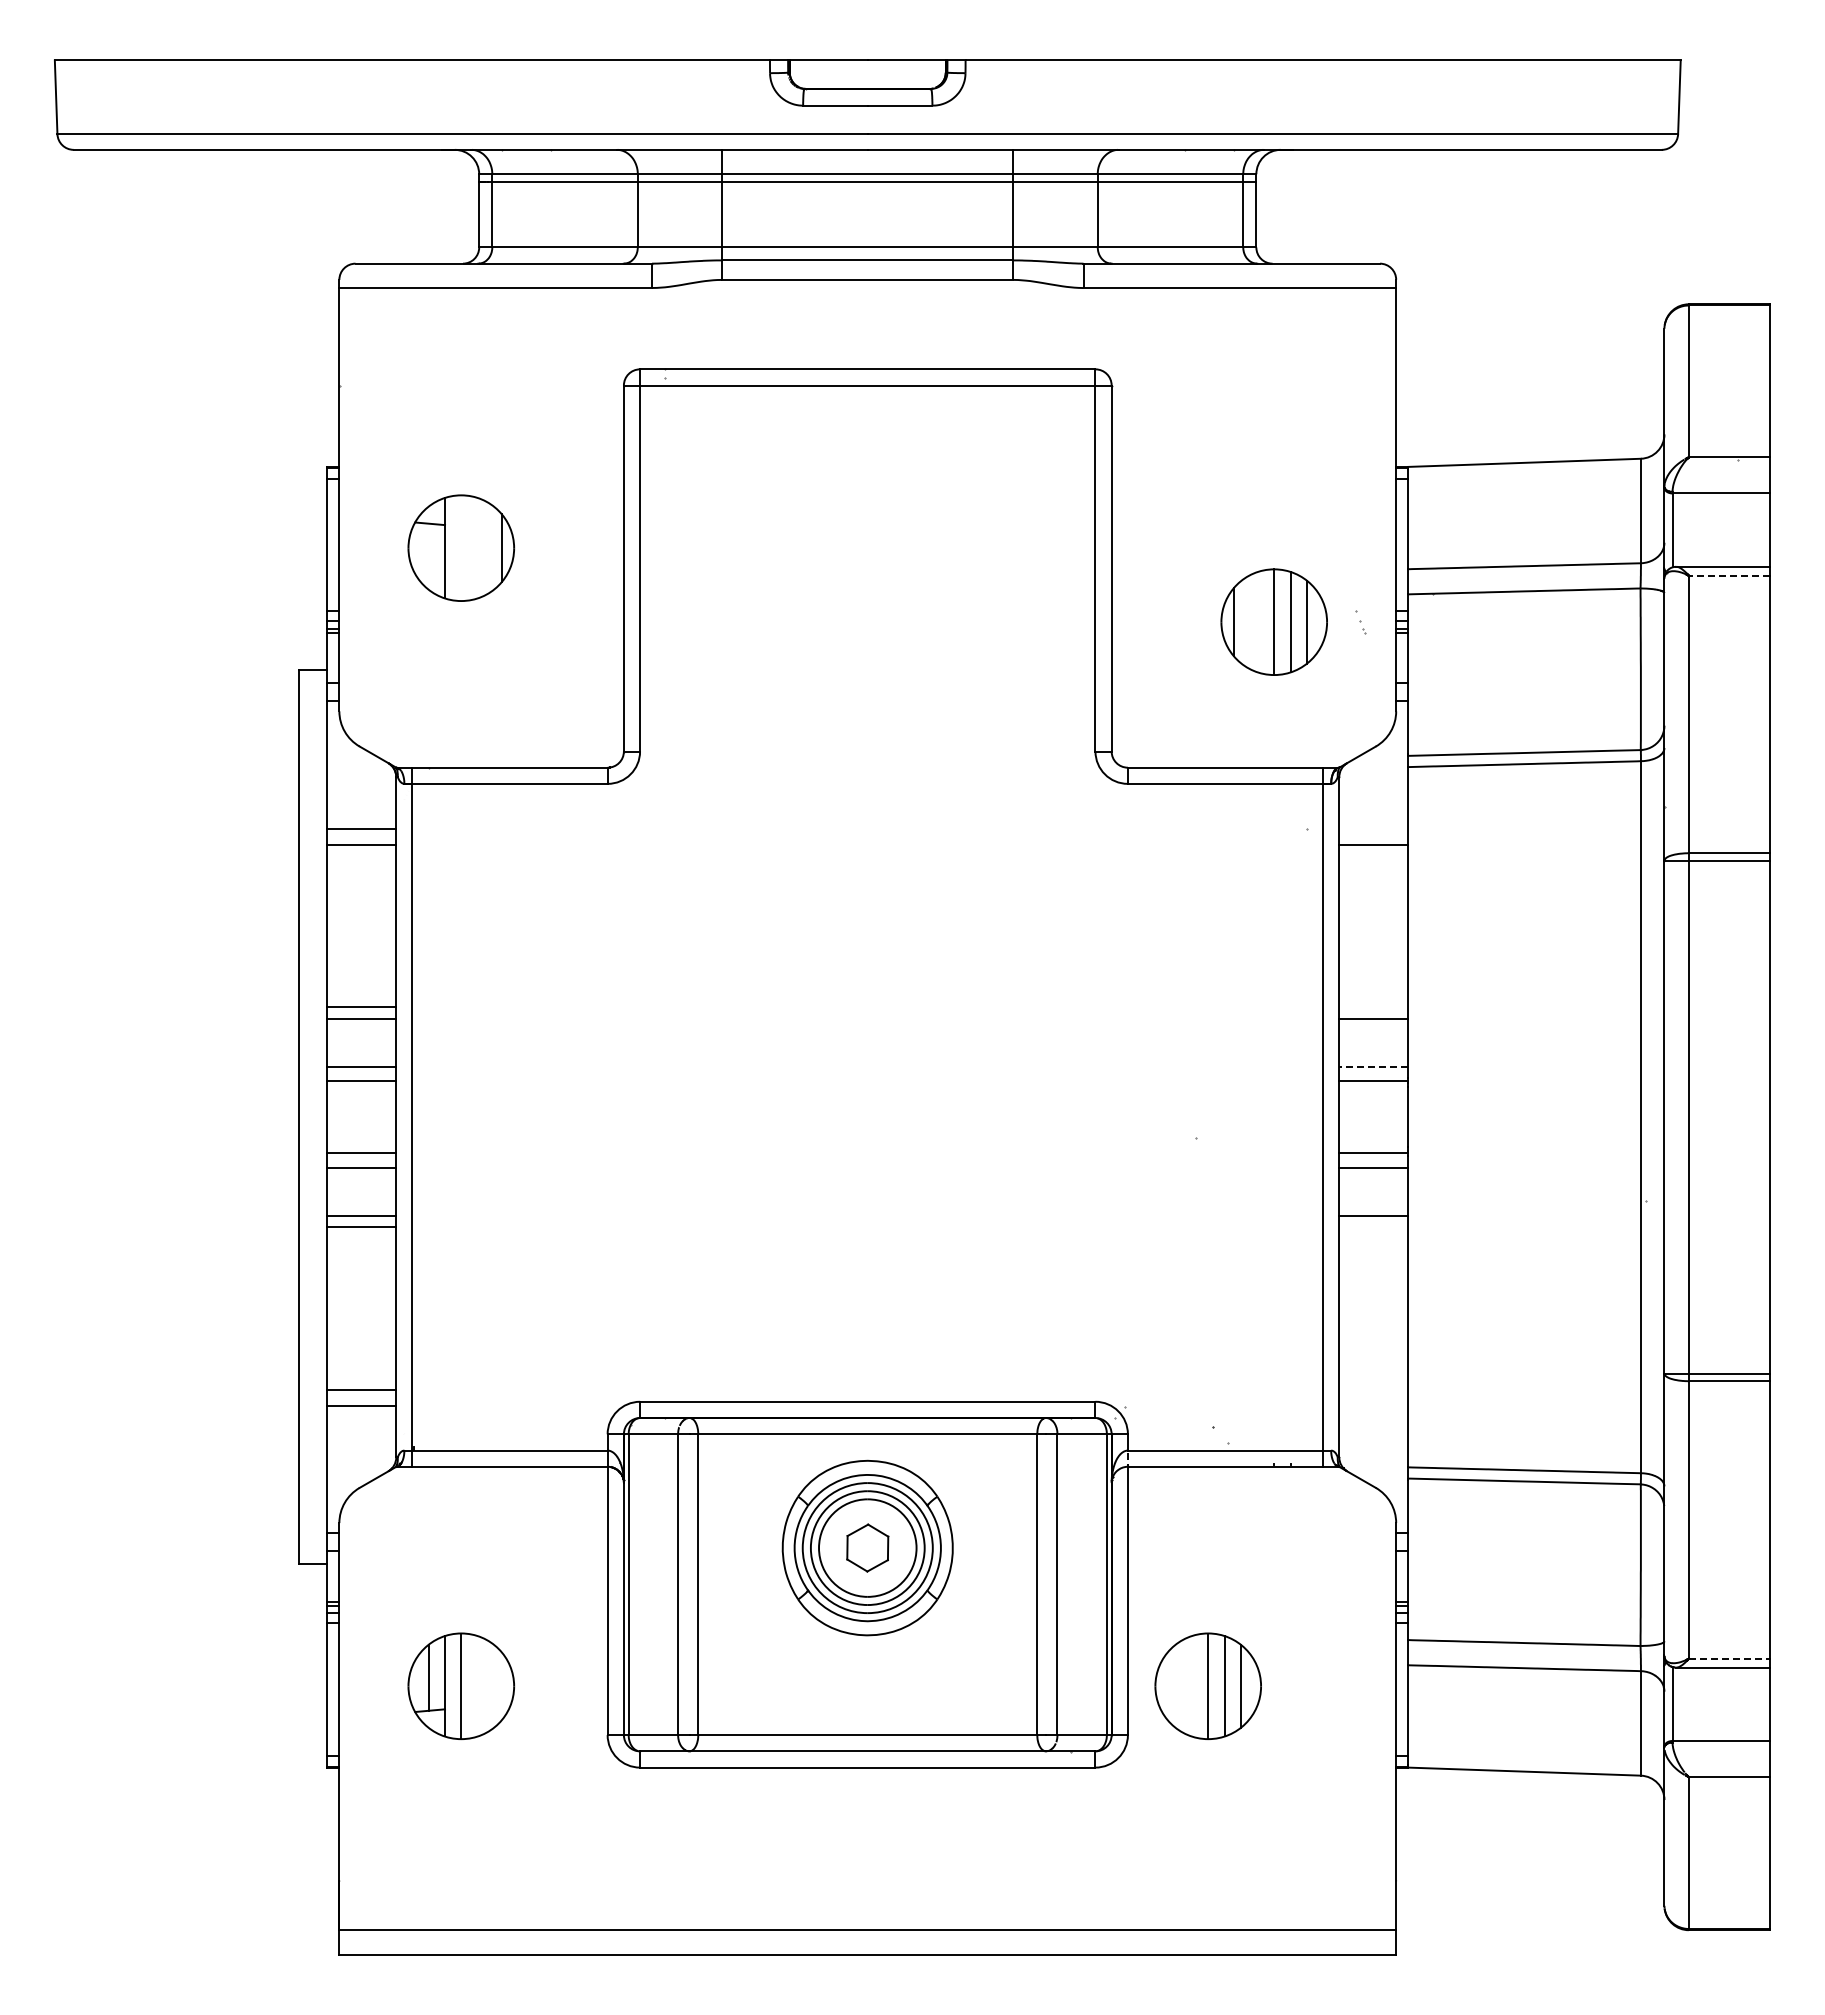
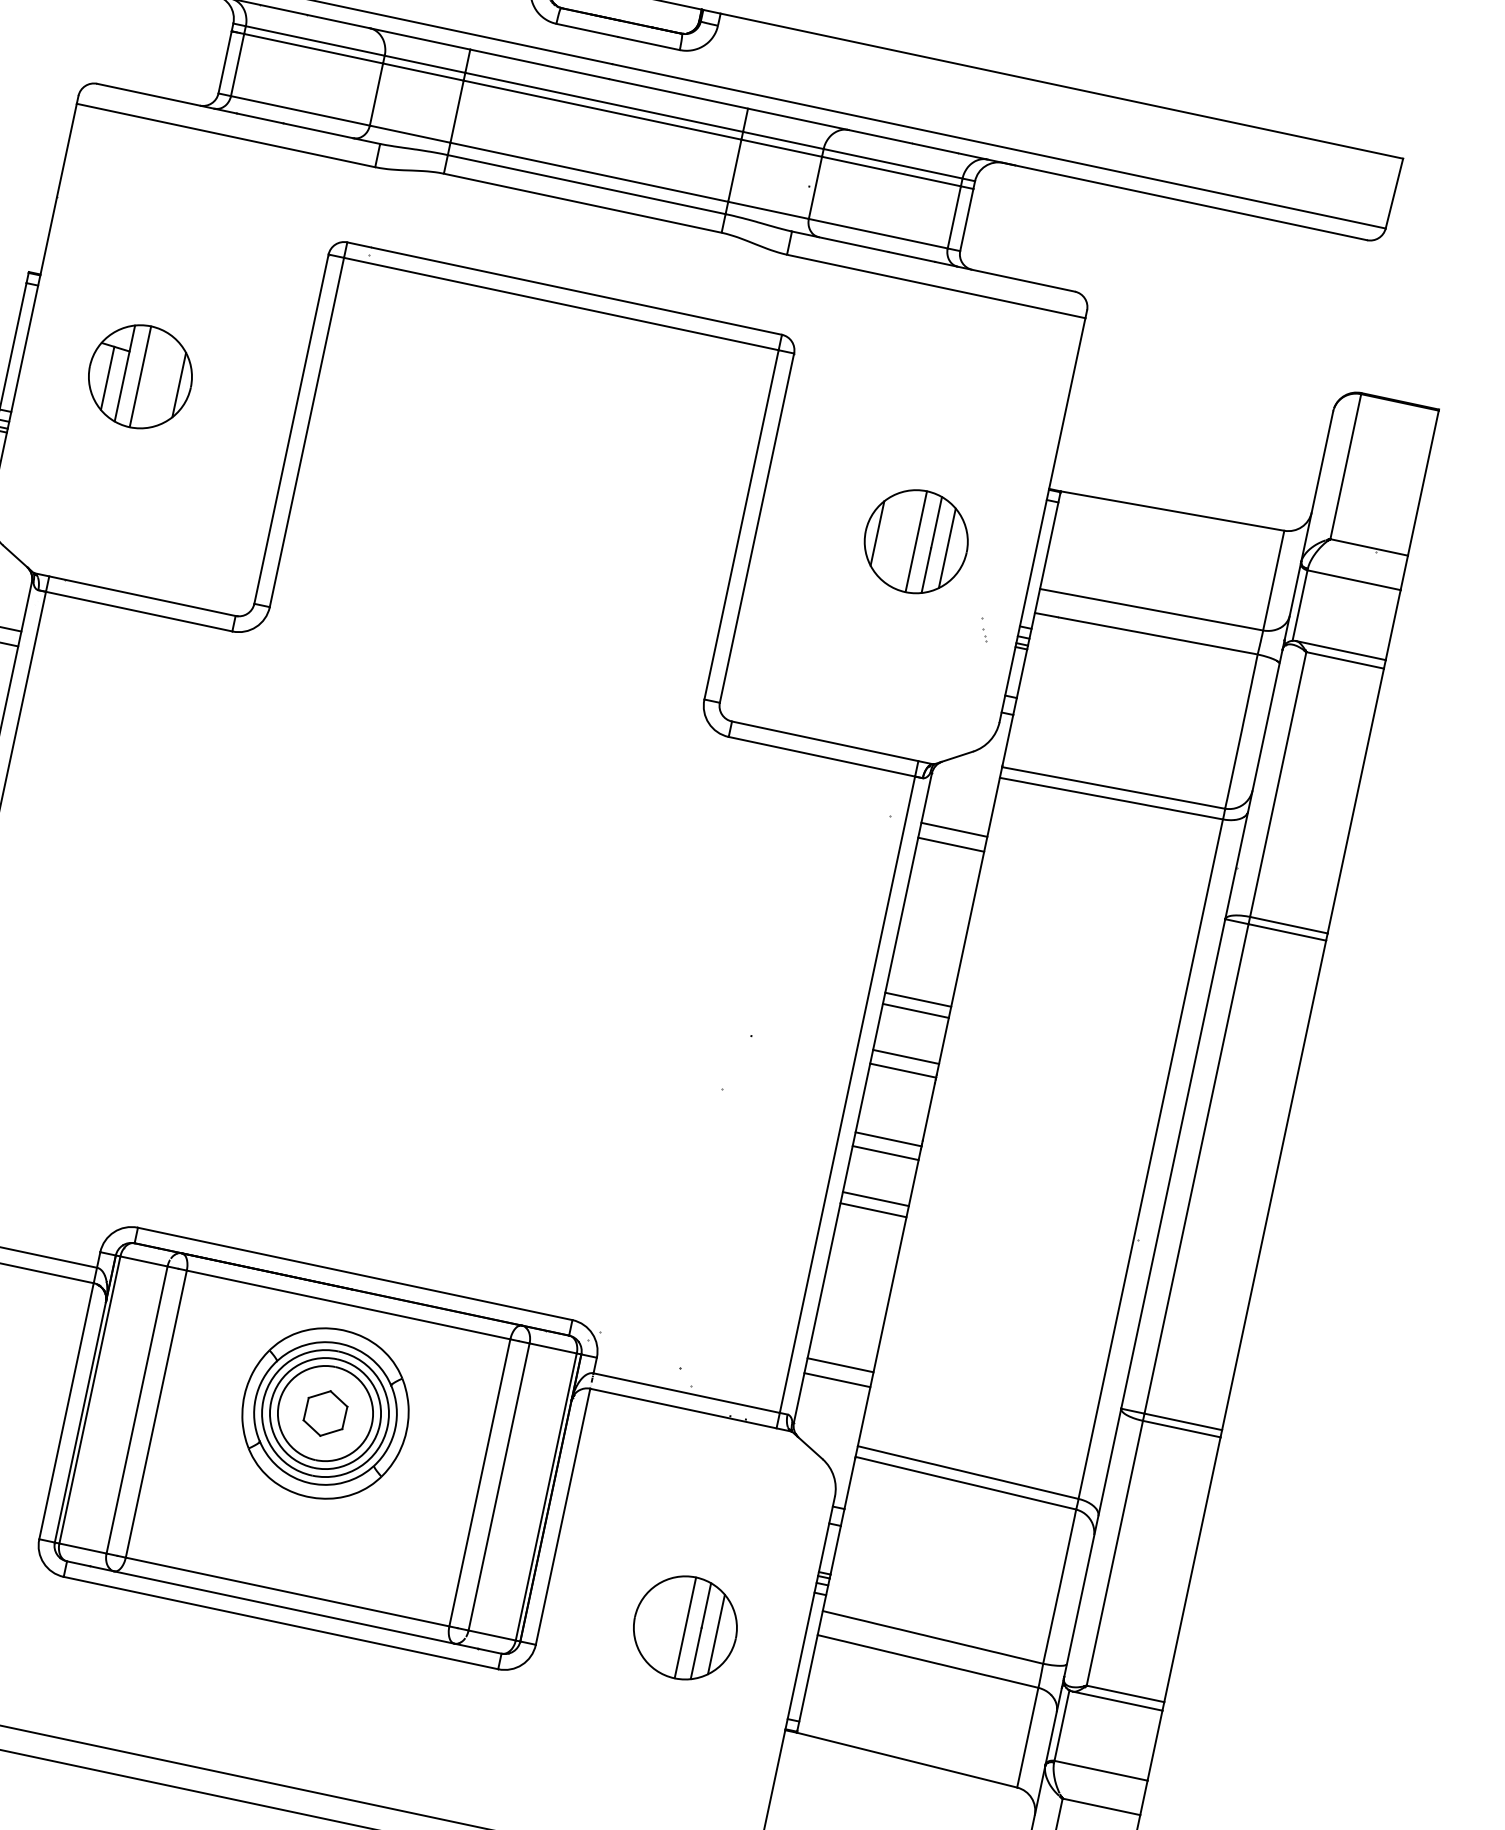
line: (461, 547) -> (140, 376), added
line: (428, 556) -> (107, 378), added
line: (1729, 575) -> (1345, 660), dashed -> solid
part: (1273, 621) -> (915, 540), moved
line: (1373, 828) -> (954, 829), added
line: (1373, 1006) -> (918, 999), added
line: (1373, 1066) -> (905, 1056), dashed -> solid
line: (1373, 1227) -> (873, 1210), added
line: (1373, 1389) -> (840, 1364), added
line: (1373, 1405) -> (837, 1380), added
line: (1729, 1658) -> (1125, 1693), dashed -> solid
part: (1207, 1685) -> (684, 1627), moved

